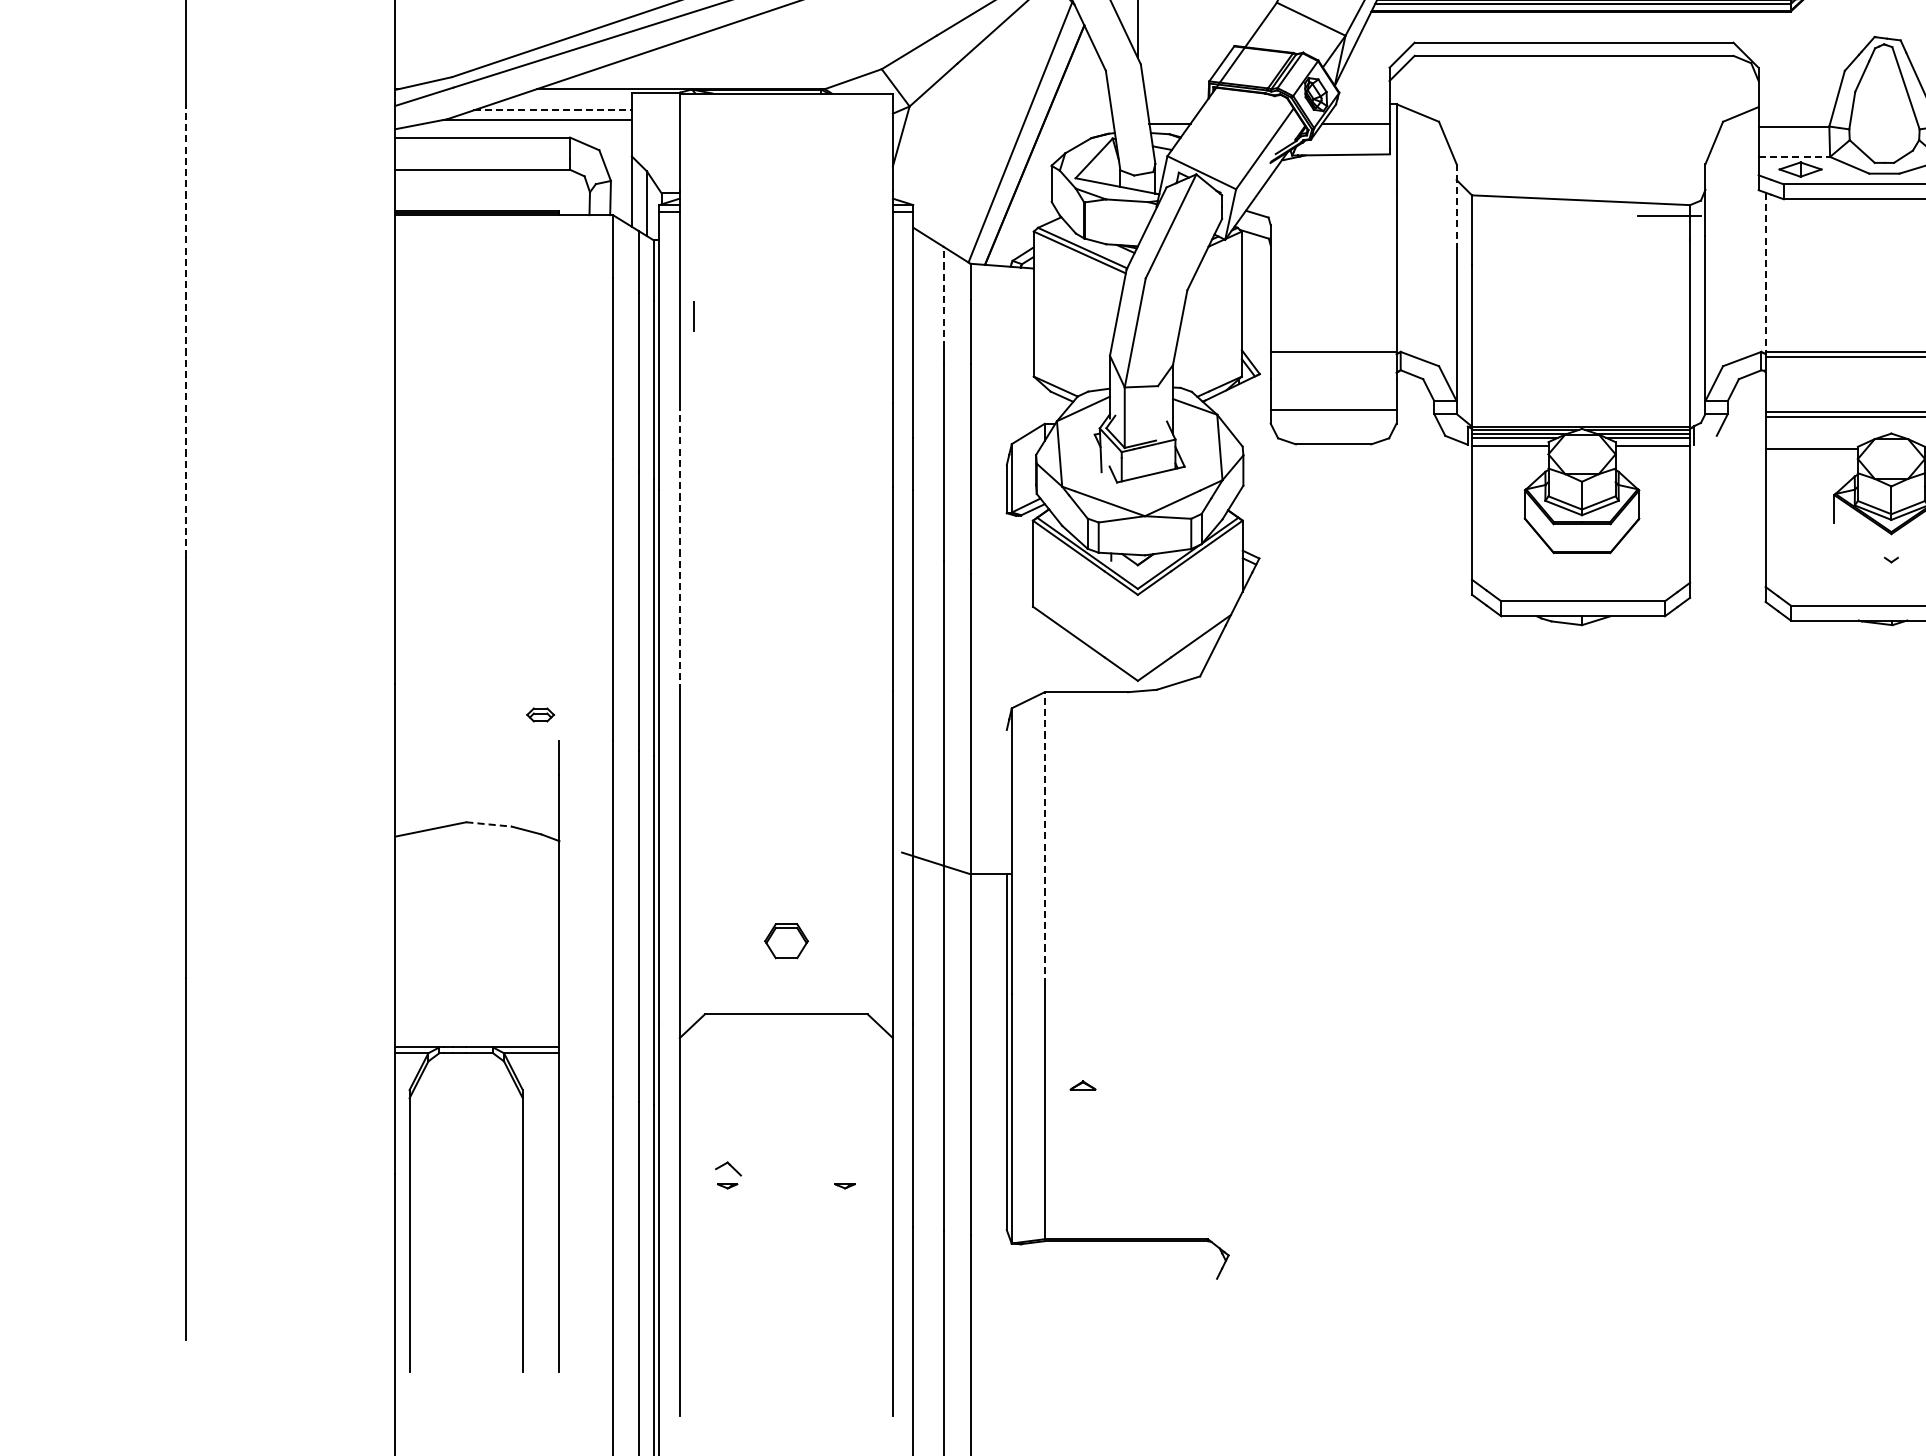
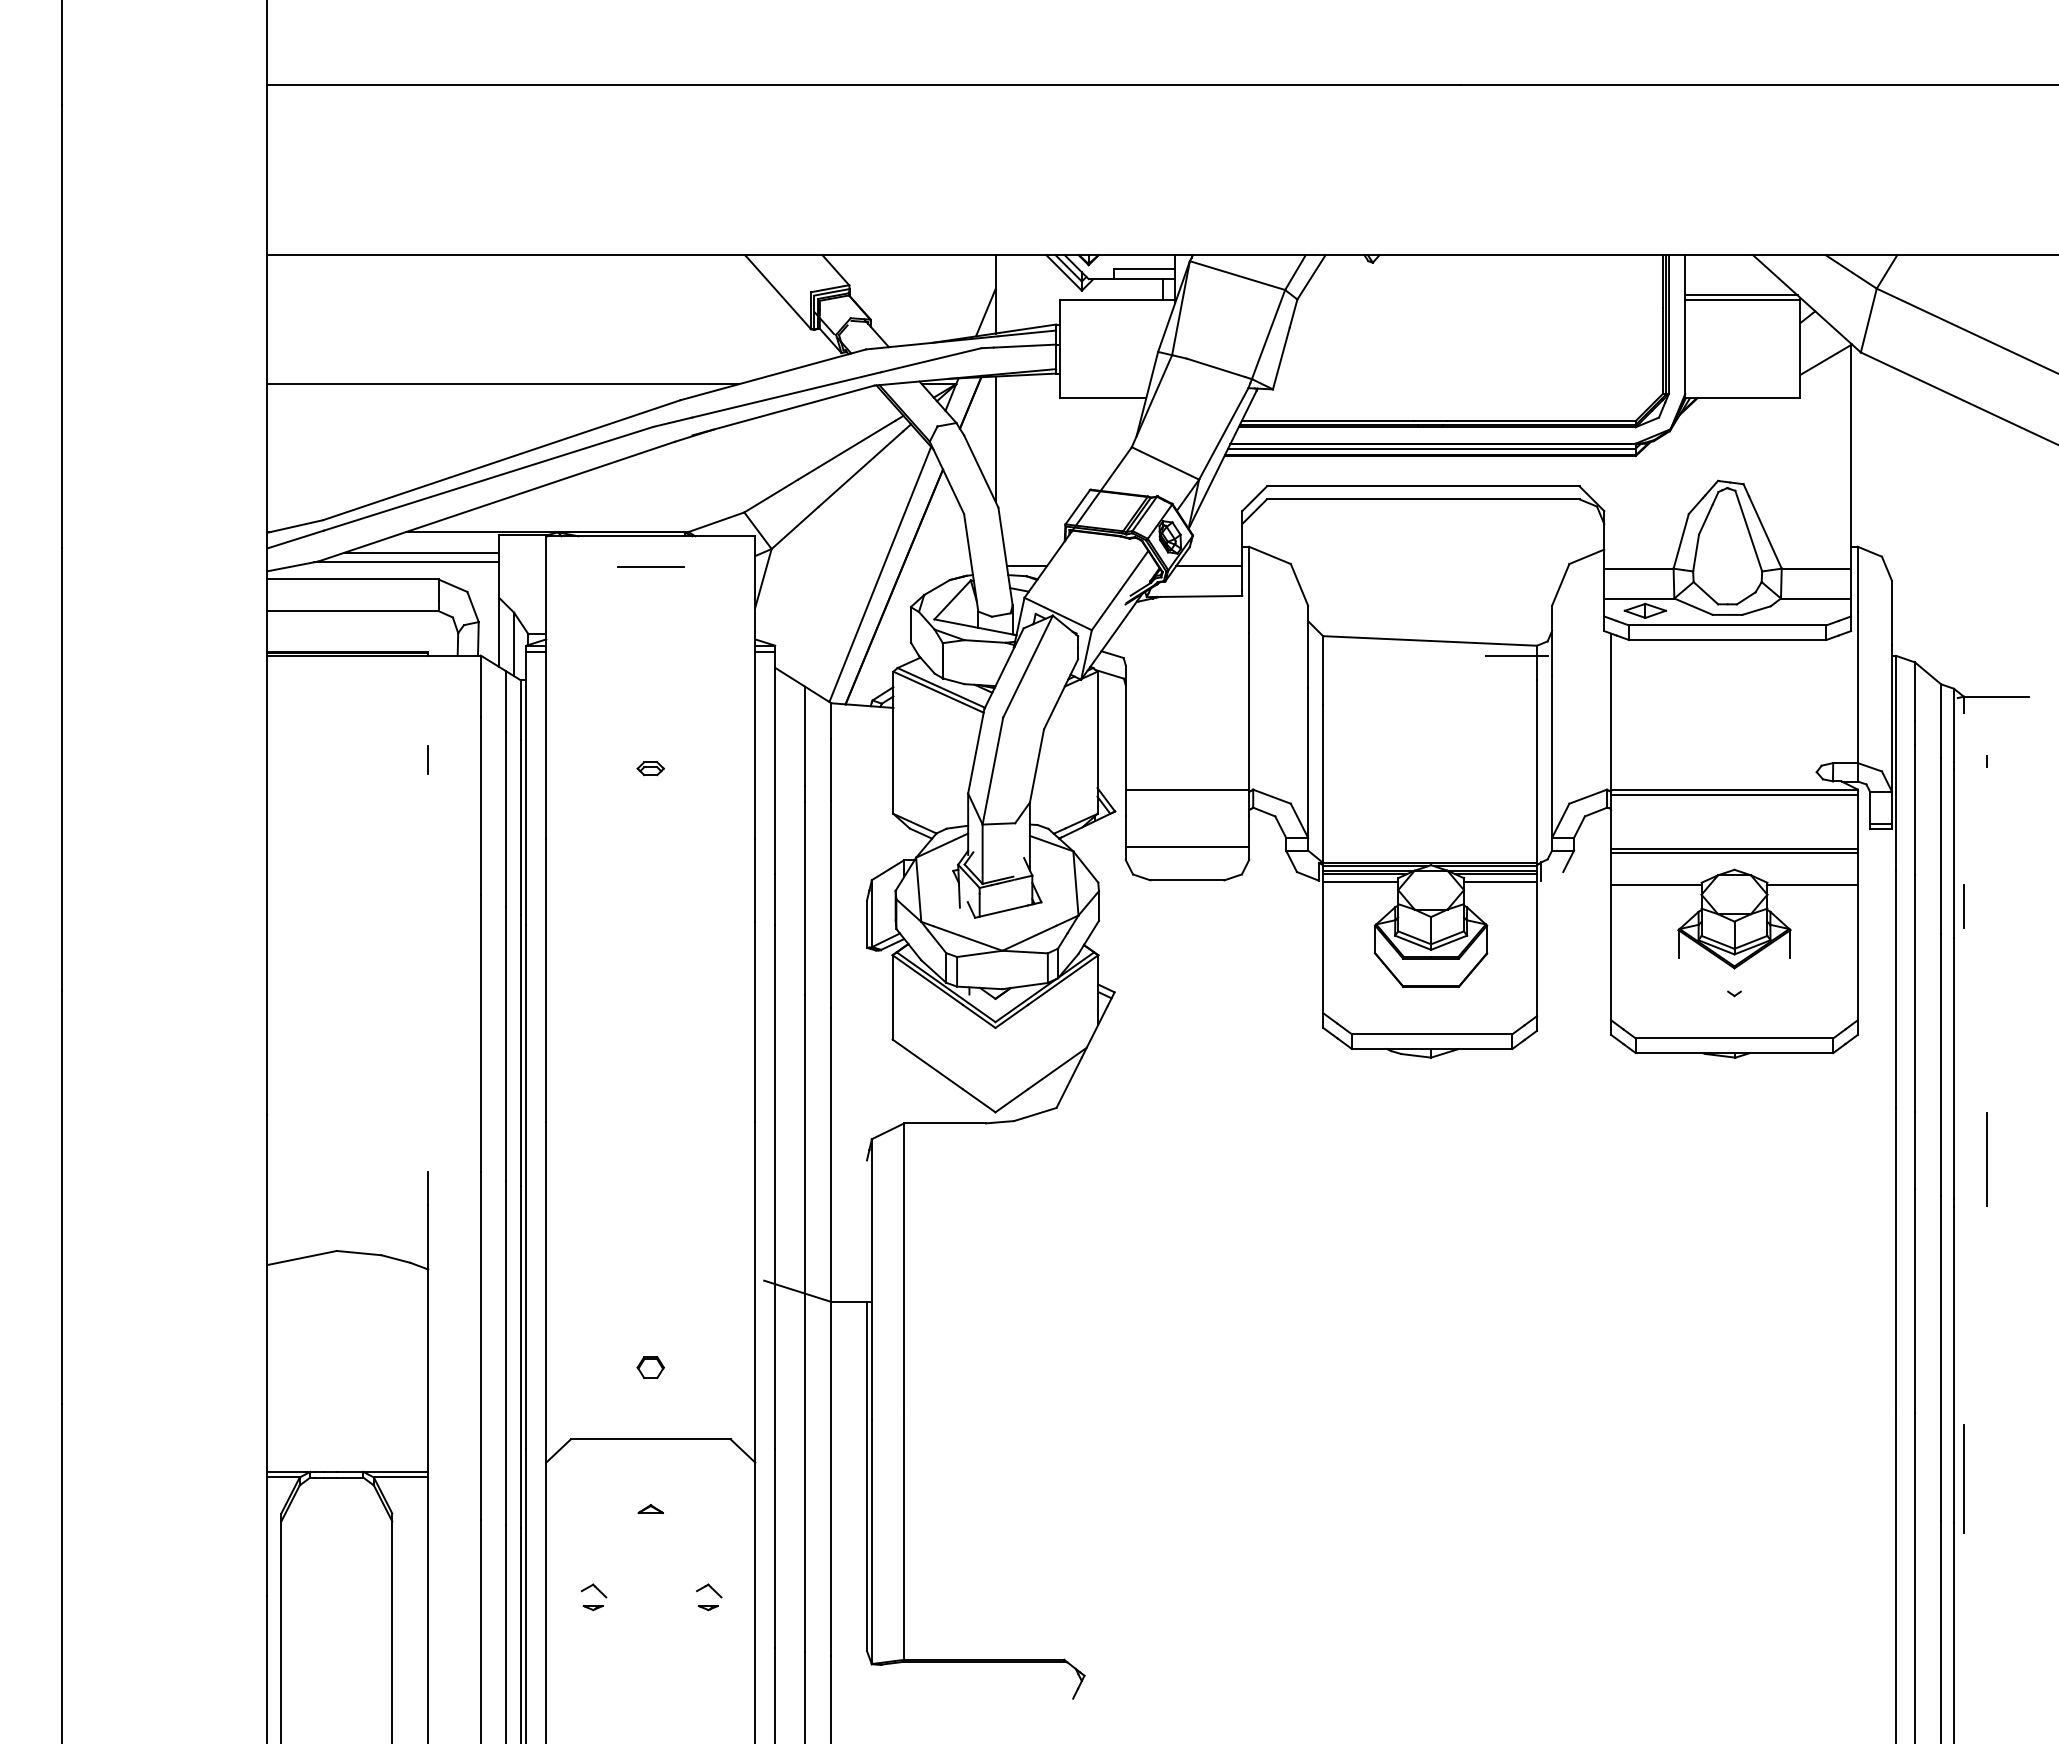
line: (552, 110) -> (421, 552), dashed -> solid
line: (786, 124) -> (650, 566), added
line: (1794, 156) -> (1639, 598), dashed -> solid
line: (1457, 206) -> (1308, 647), dashed -> solid
line: (1766, 273) -> (1611, 712), dashed -> solid
line: (943, 297) -> (804, 736), dashed -> solid
line: (693, 316) -> (427, 759), moved
line: (185, 331) -> (61, 769), dashed -> solid
line: (680, 546) -> (546, 980), dashed -> solid
part: (540, 714) -> (650, 768), moved
line: (489, 824) -> (359, 1253), dashed -> solid
line: (1045, 839) -> (904, 1267), dashed -> solid
part: (786, 941) -> (650, 1367), size x0.62
part: (1082, 1085) -> (650, 1509), moved
part: (846, 1168) -> (709, 1590), added

